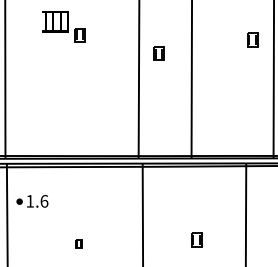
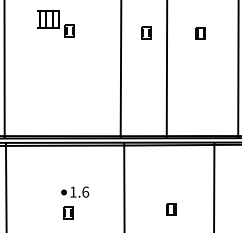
part: (252, 39) -> (200, 32), moved
part: (158, 53) -> (145, 32), moved
part: (32, 201) -> (75, 192), moved
part: (78, 244) -> (68, 213), size x1.67

